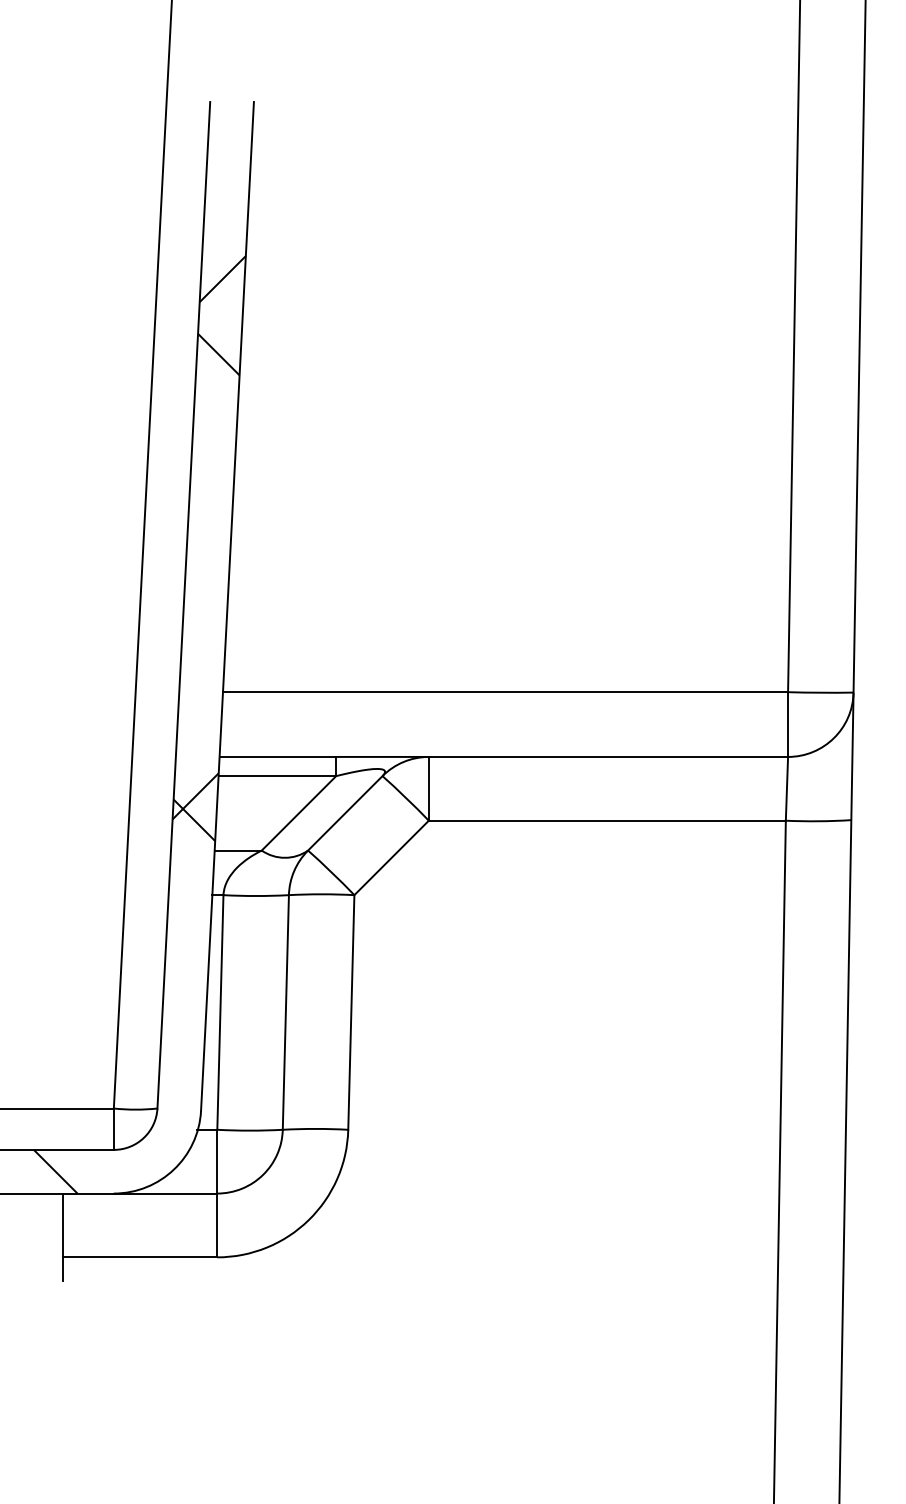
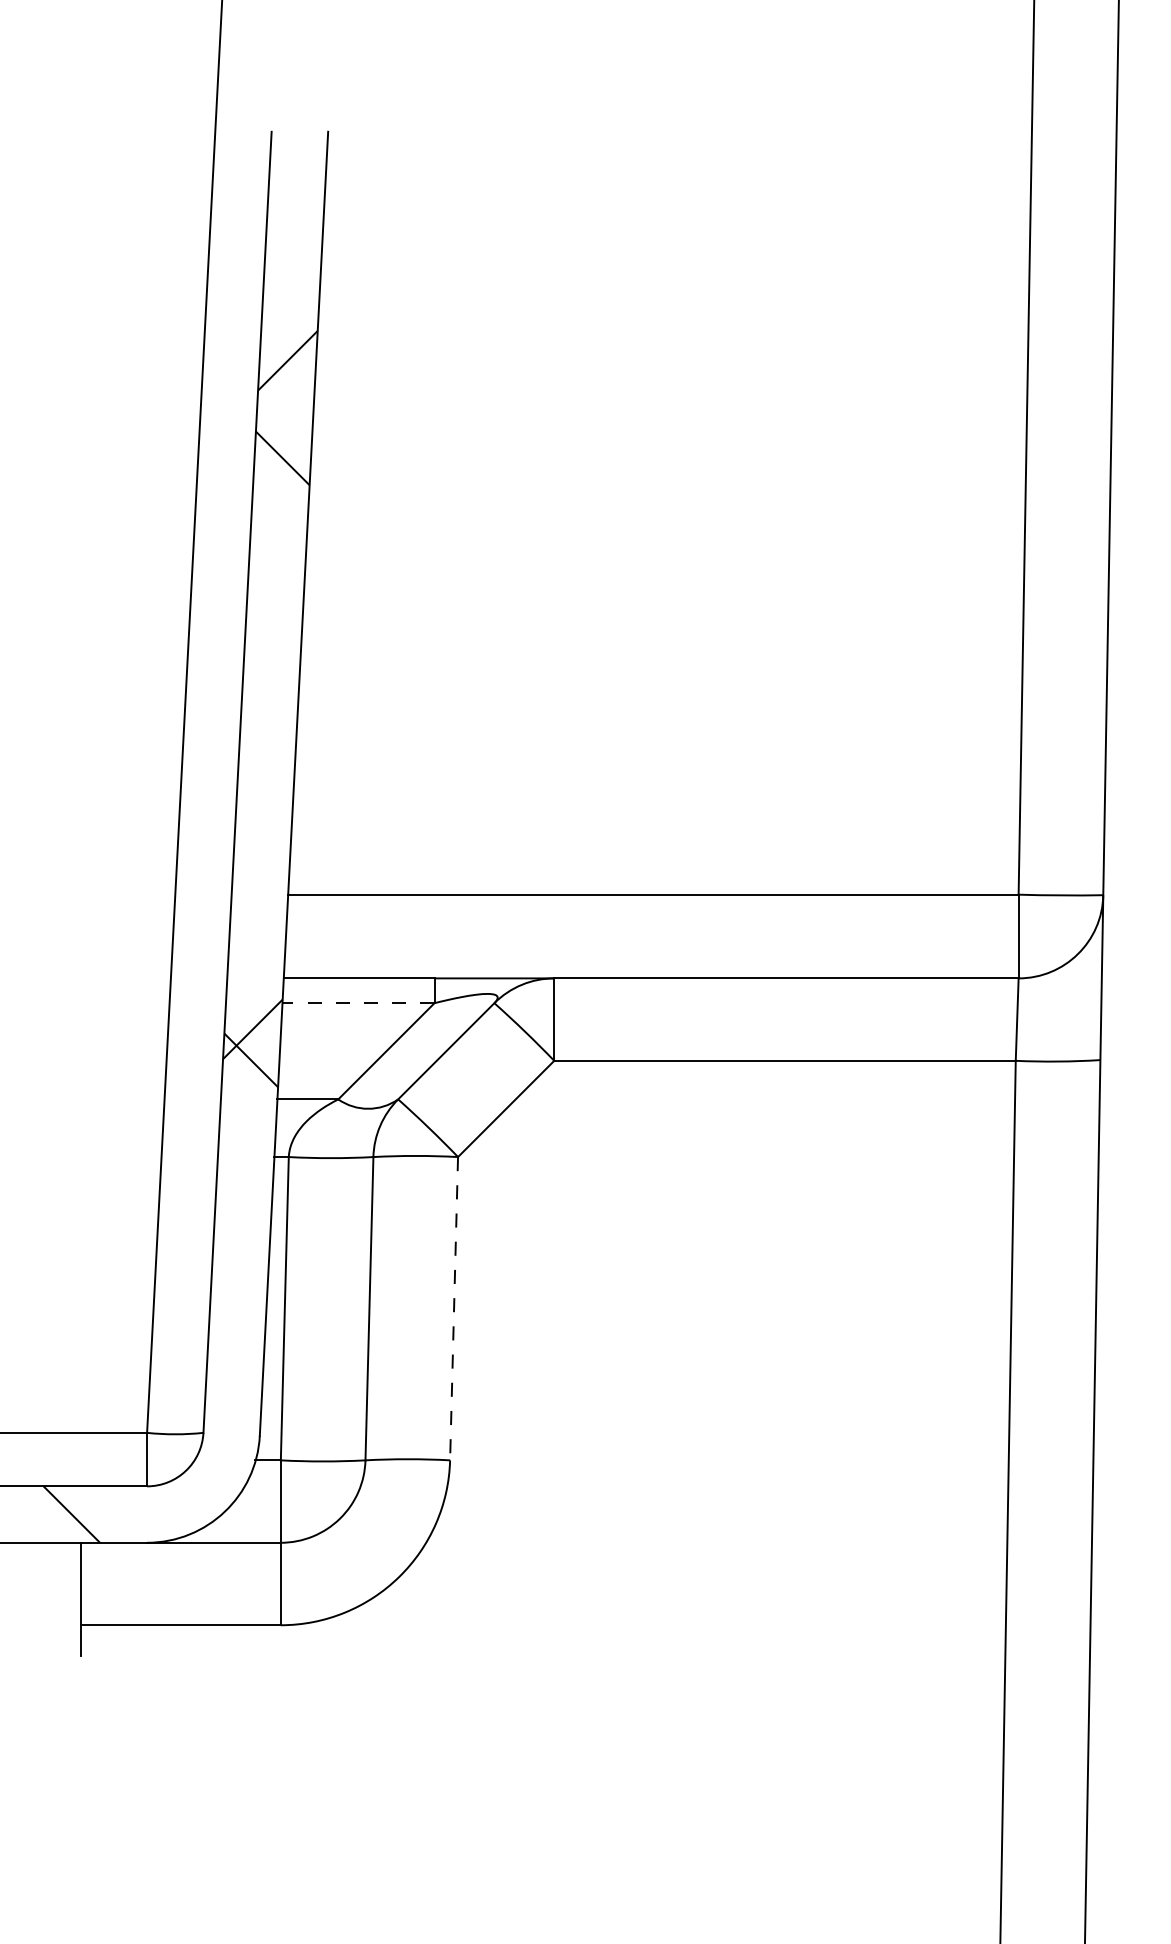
line: (277, 776) -> (358, 1003), solid -> dashed
line: (351, 1012) -> (454, 1308), solid -> dashed

